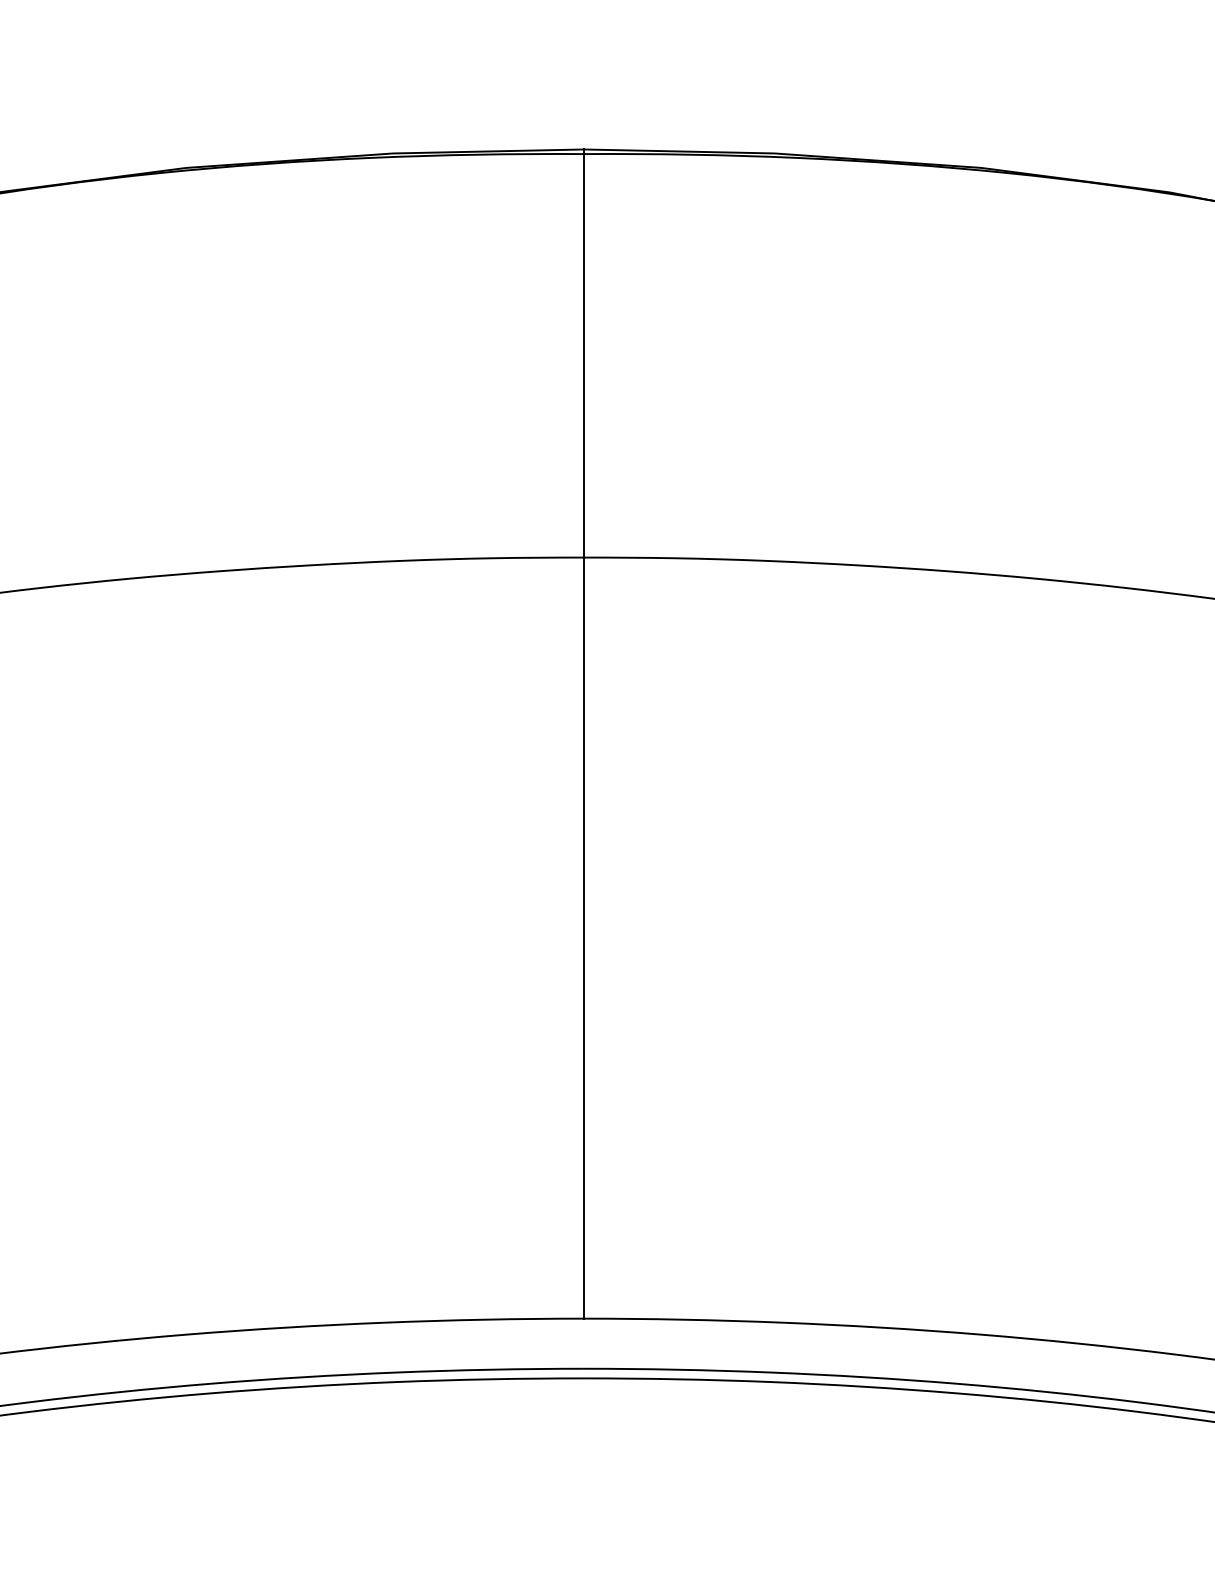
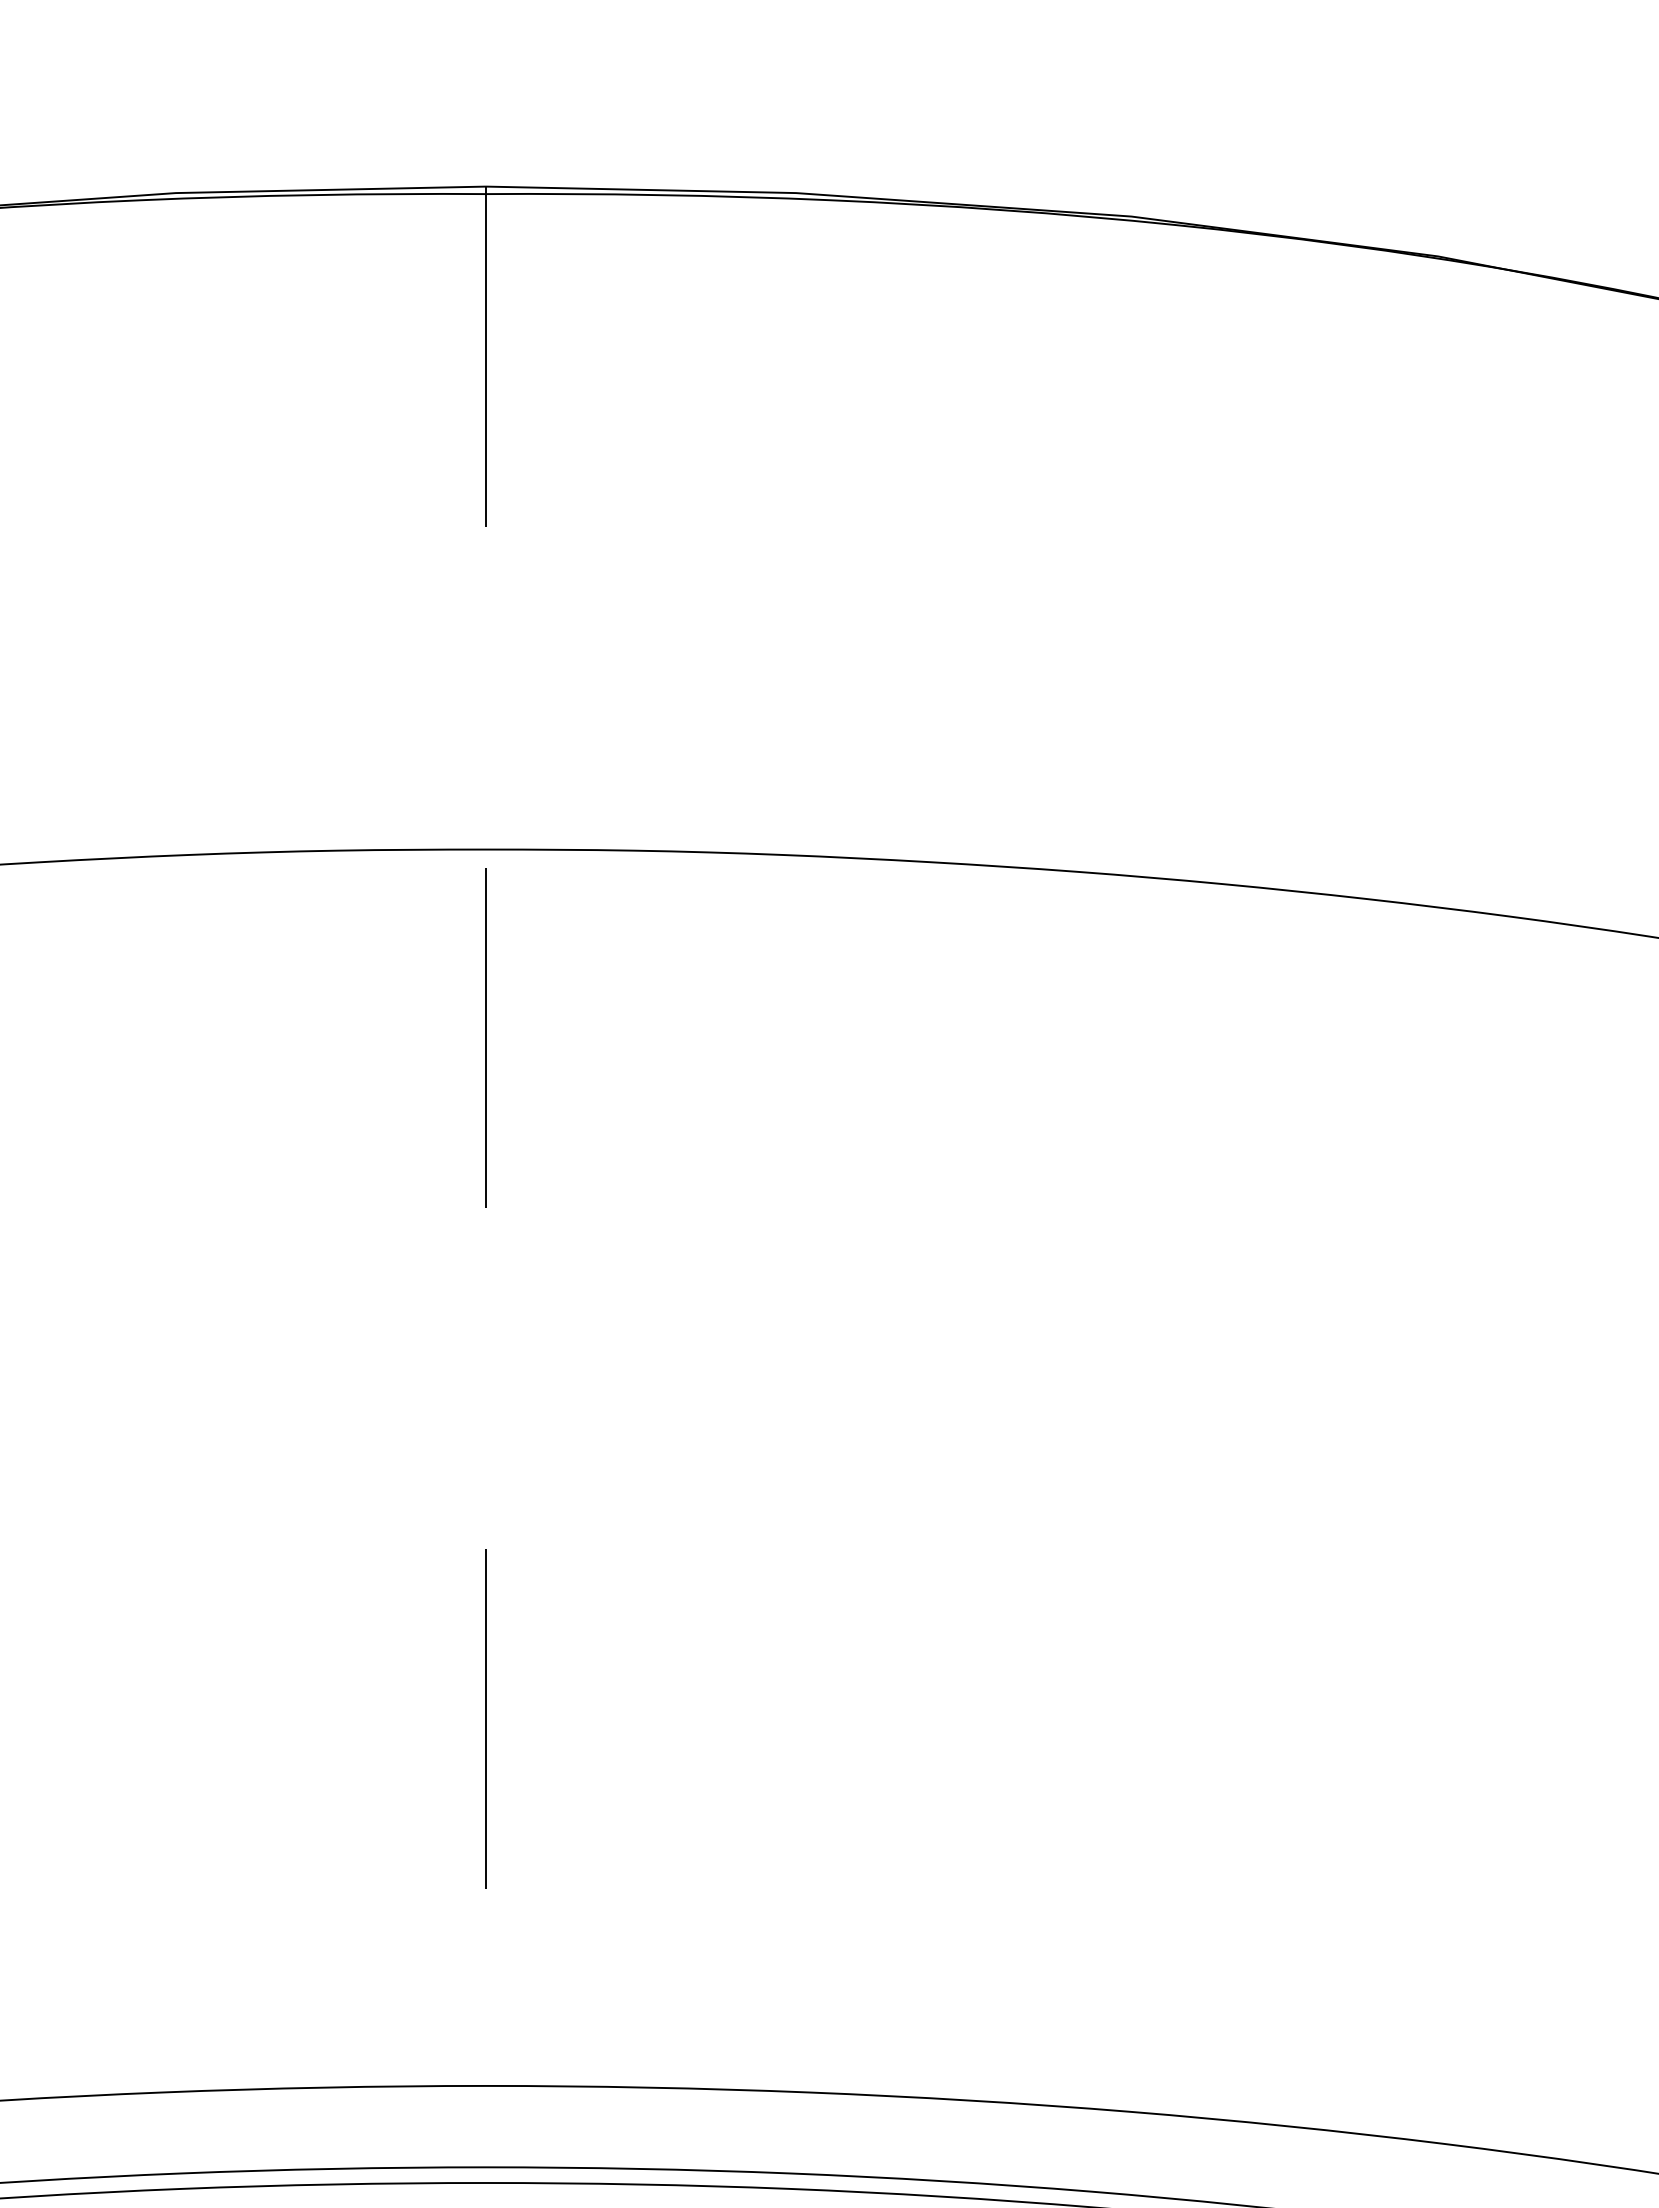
line: (583, 734) -> (485, 1136), solid -> dashed

